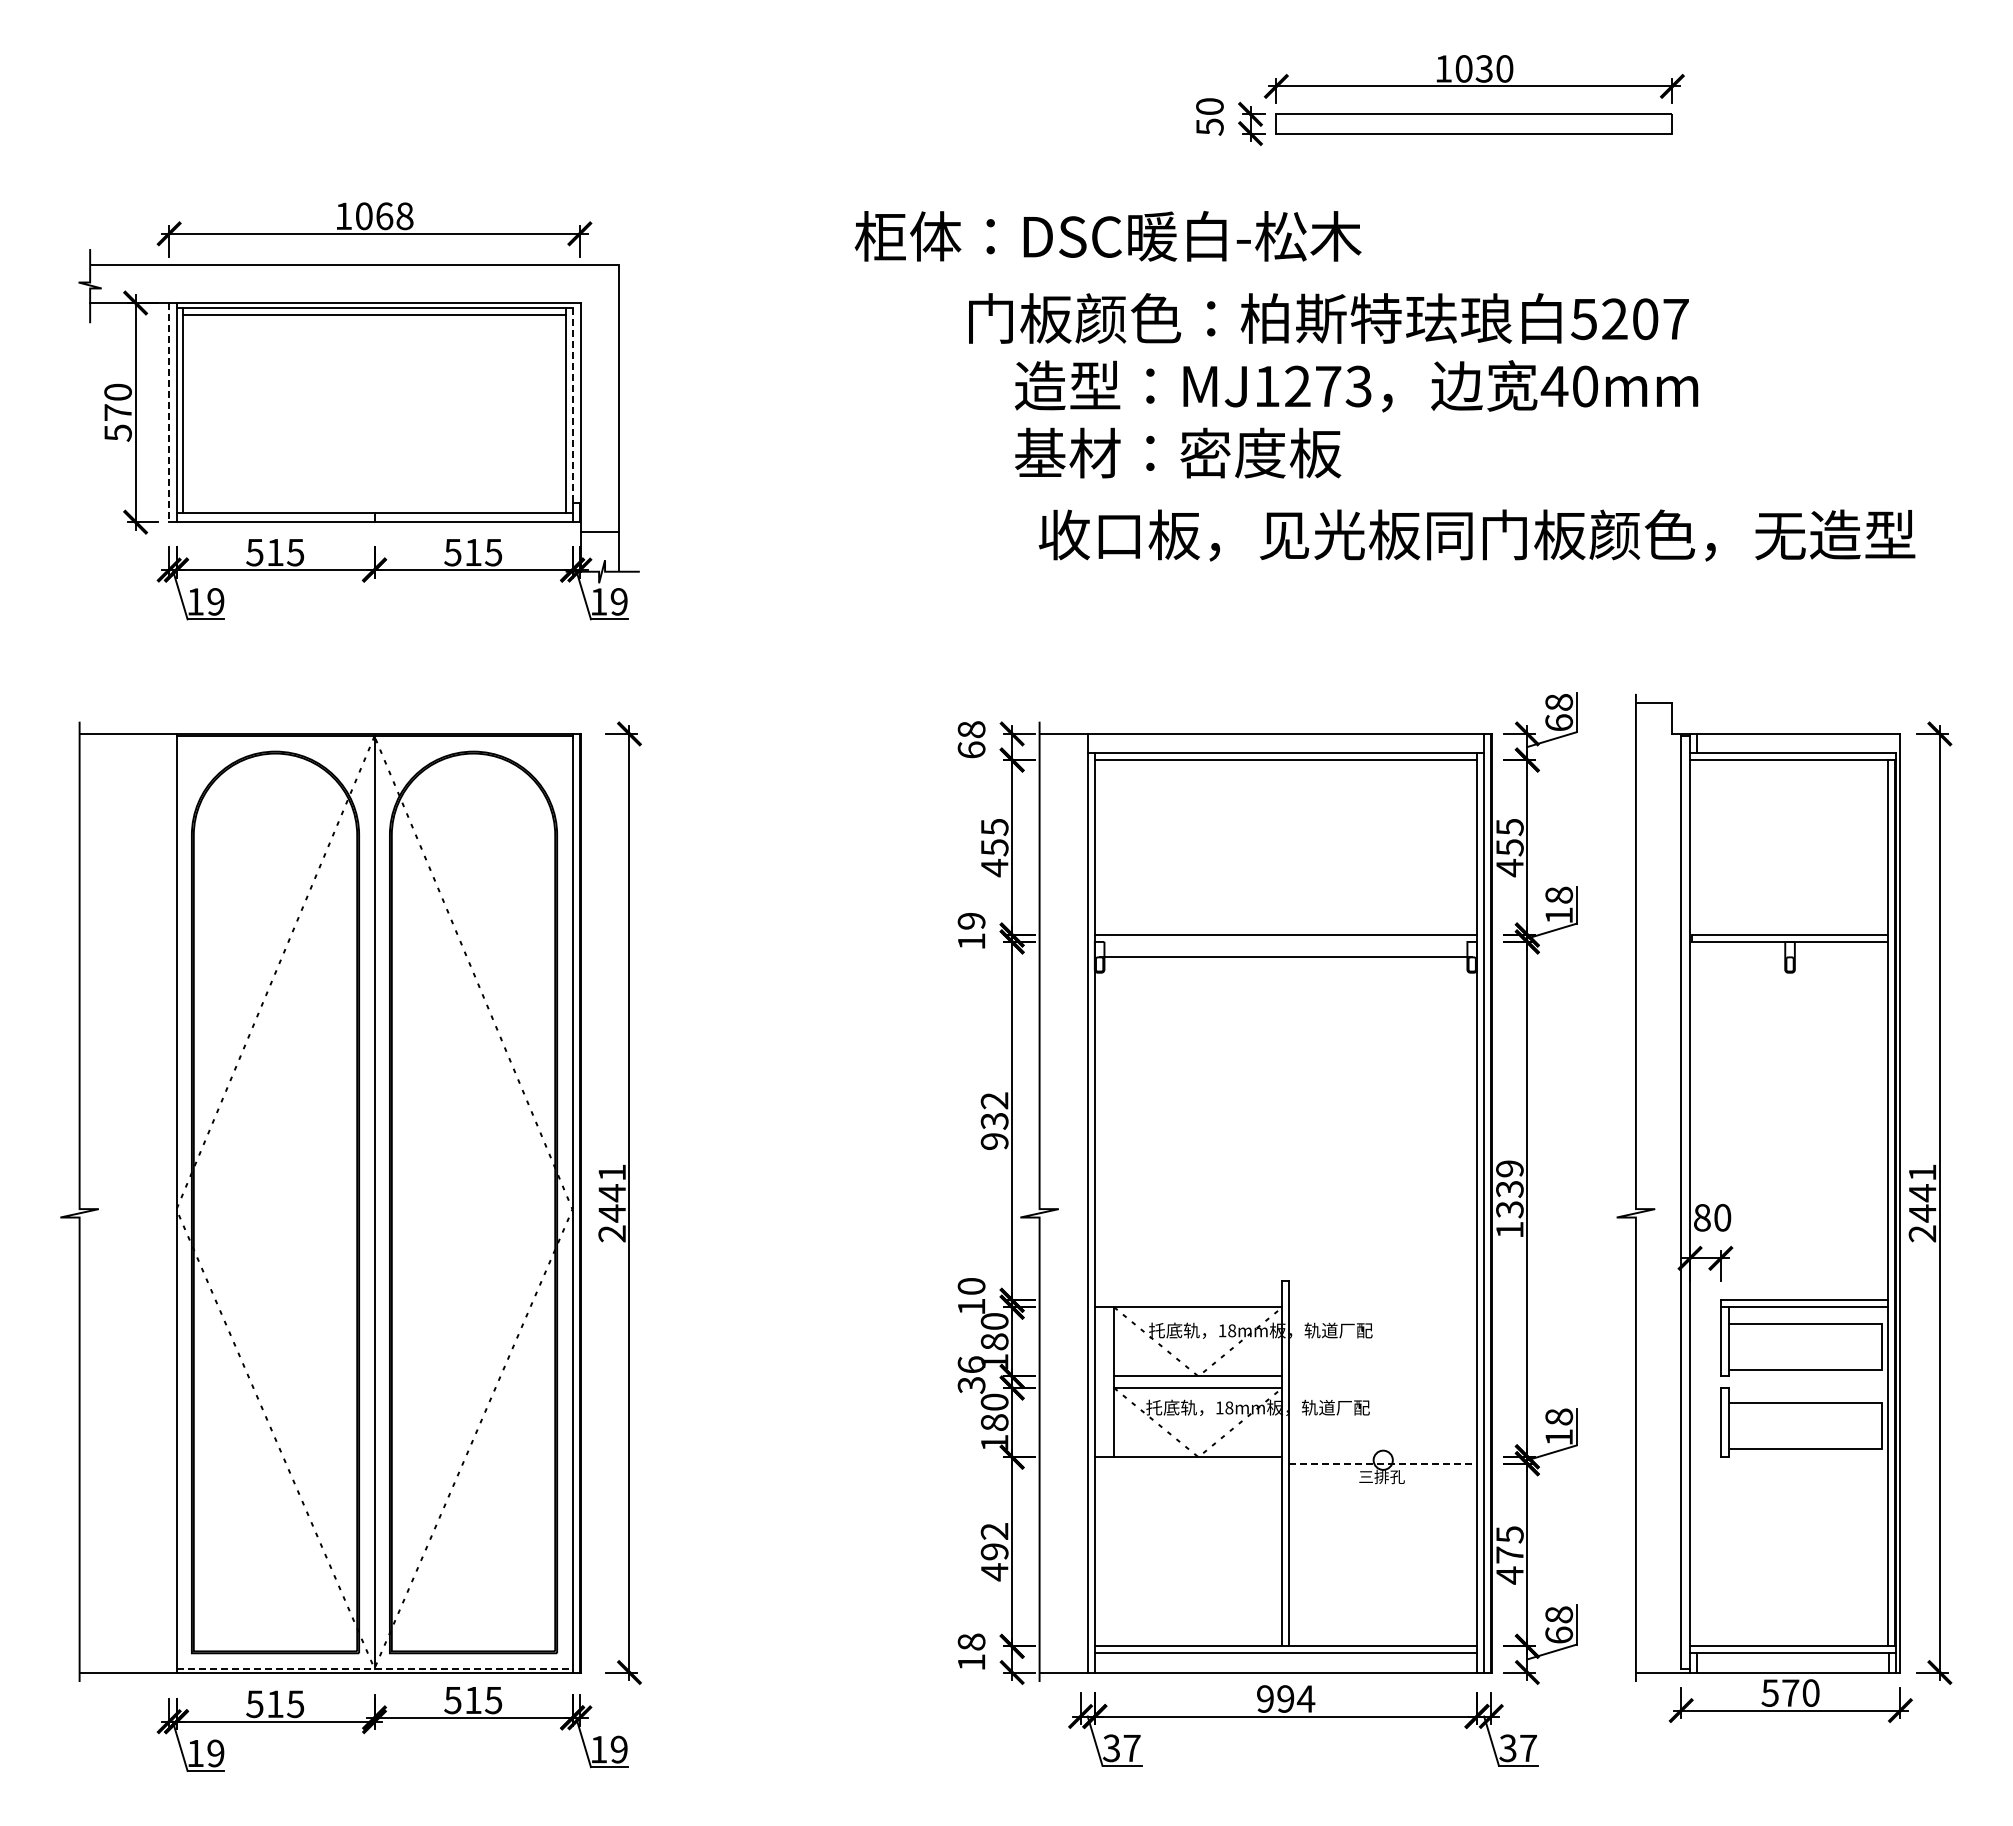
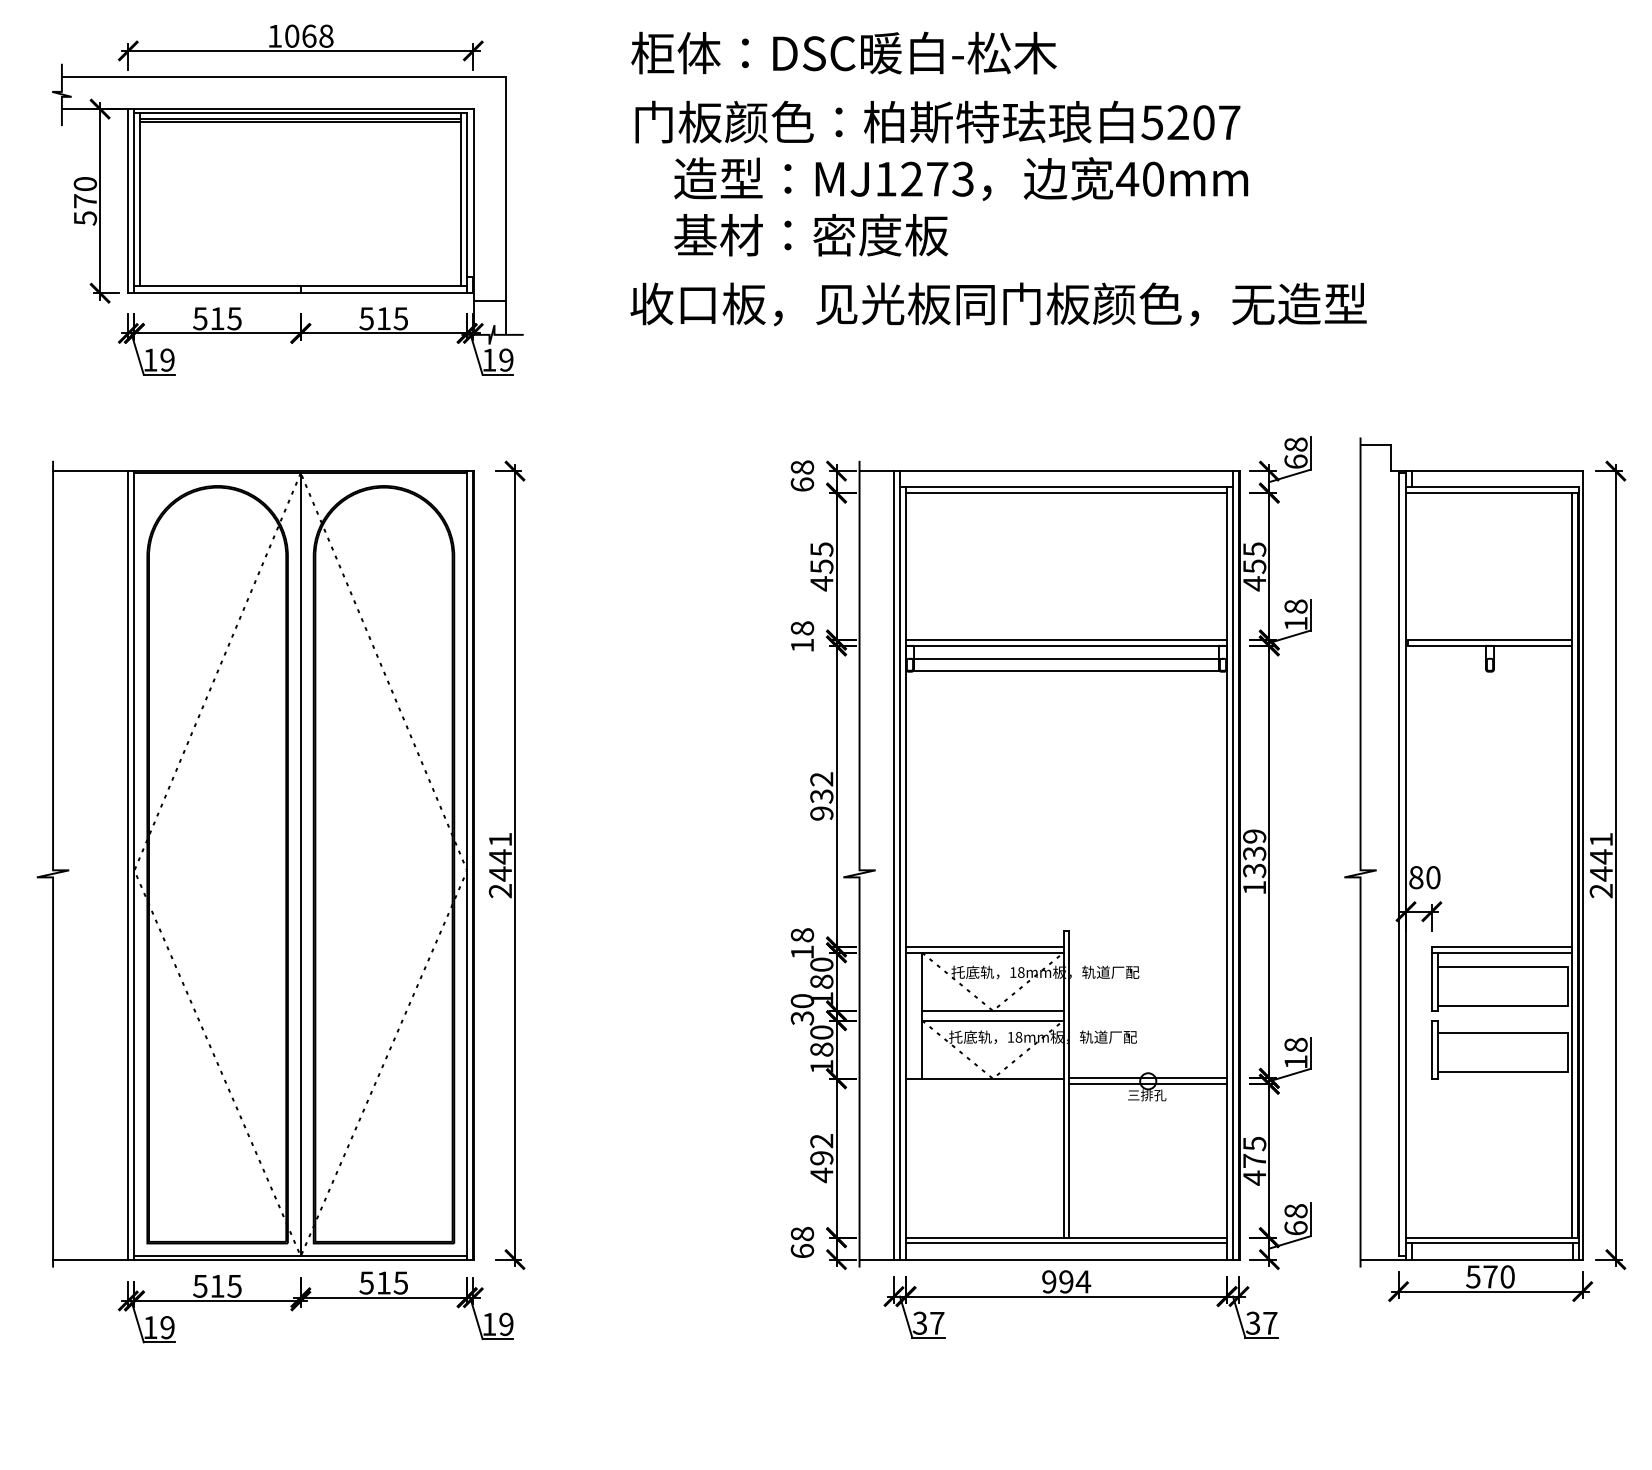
text: (1107, 236) -> (843, 53), moved
line: (374, 318) -> (300, 122), added
text: (1333, 385) -> (941, 178), moved
line: (572, 405) -> (467, 195), dashed -> solid
line: (169, 412) -> (128, 201), dashed -> solid
text: (1476, 535) -> (998, 304), moved
text: (971, 920) -> (802, 627), 19 -> 18
line: (1285, 941) -> (1066, 645), added
line: (1285, 971) -> (1066, 670), added
line: (169, 1202) -> (128, 864), added
line: (1080, 1202) -> (893, 864), added
text: (971, 1286) -> (802, 935), 10 -> 18
line: (1188, 1300) -> (984, 947), added
text: (971, 1364) -> (802, 1000), 36 -> 30
line: (1383, 1456) -> (1148, 1078), added
line: (1383, 1463) -> (1148, 1084), dashed -> solid
text: (971, 1661) -> (802, 1250), 18 -> 68
line: (375, 1668) -> (301, 1256), dashed -> solid

